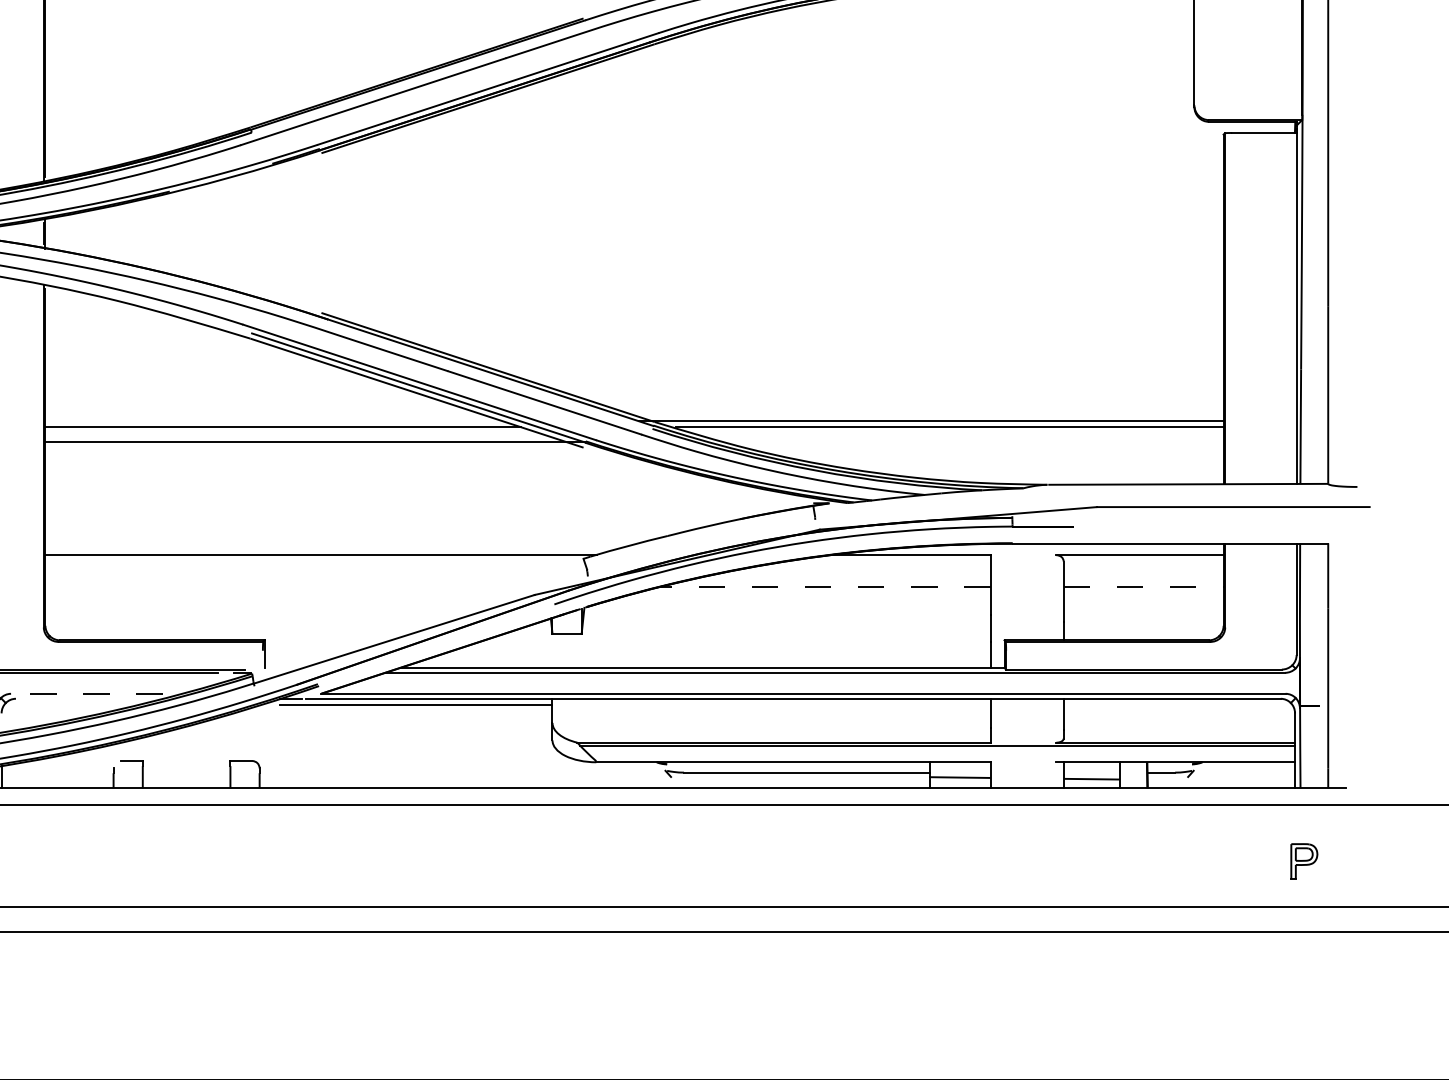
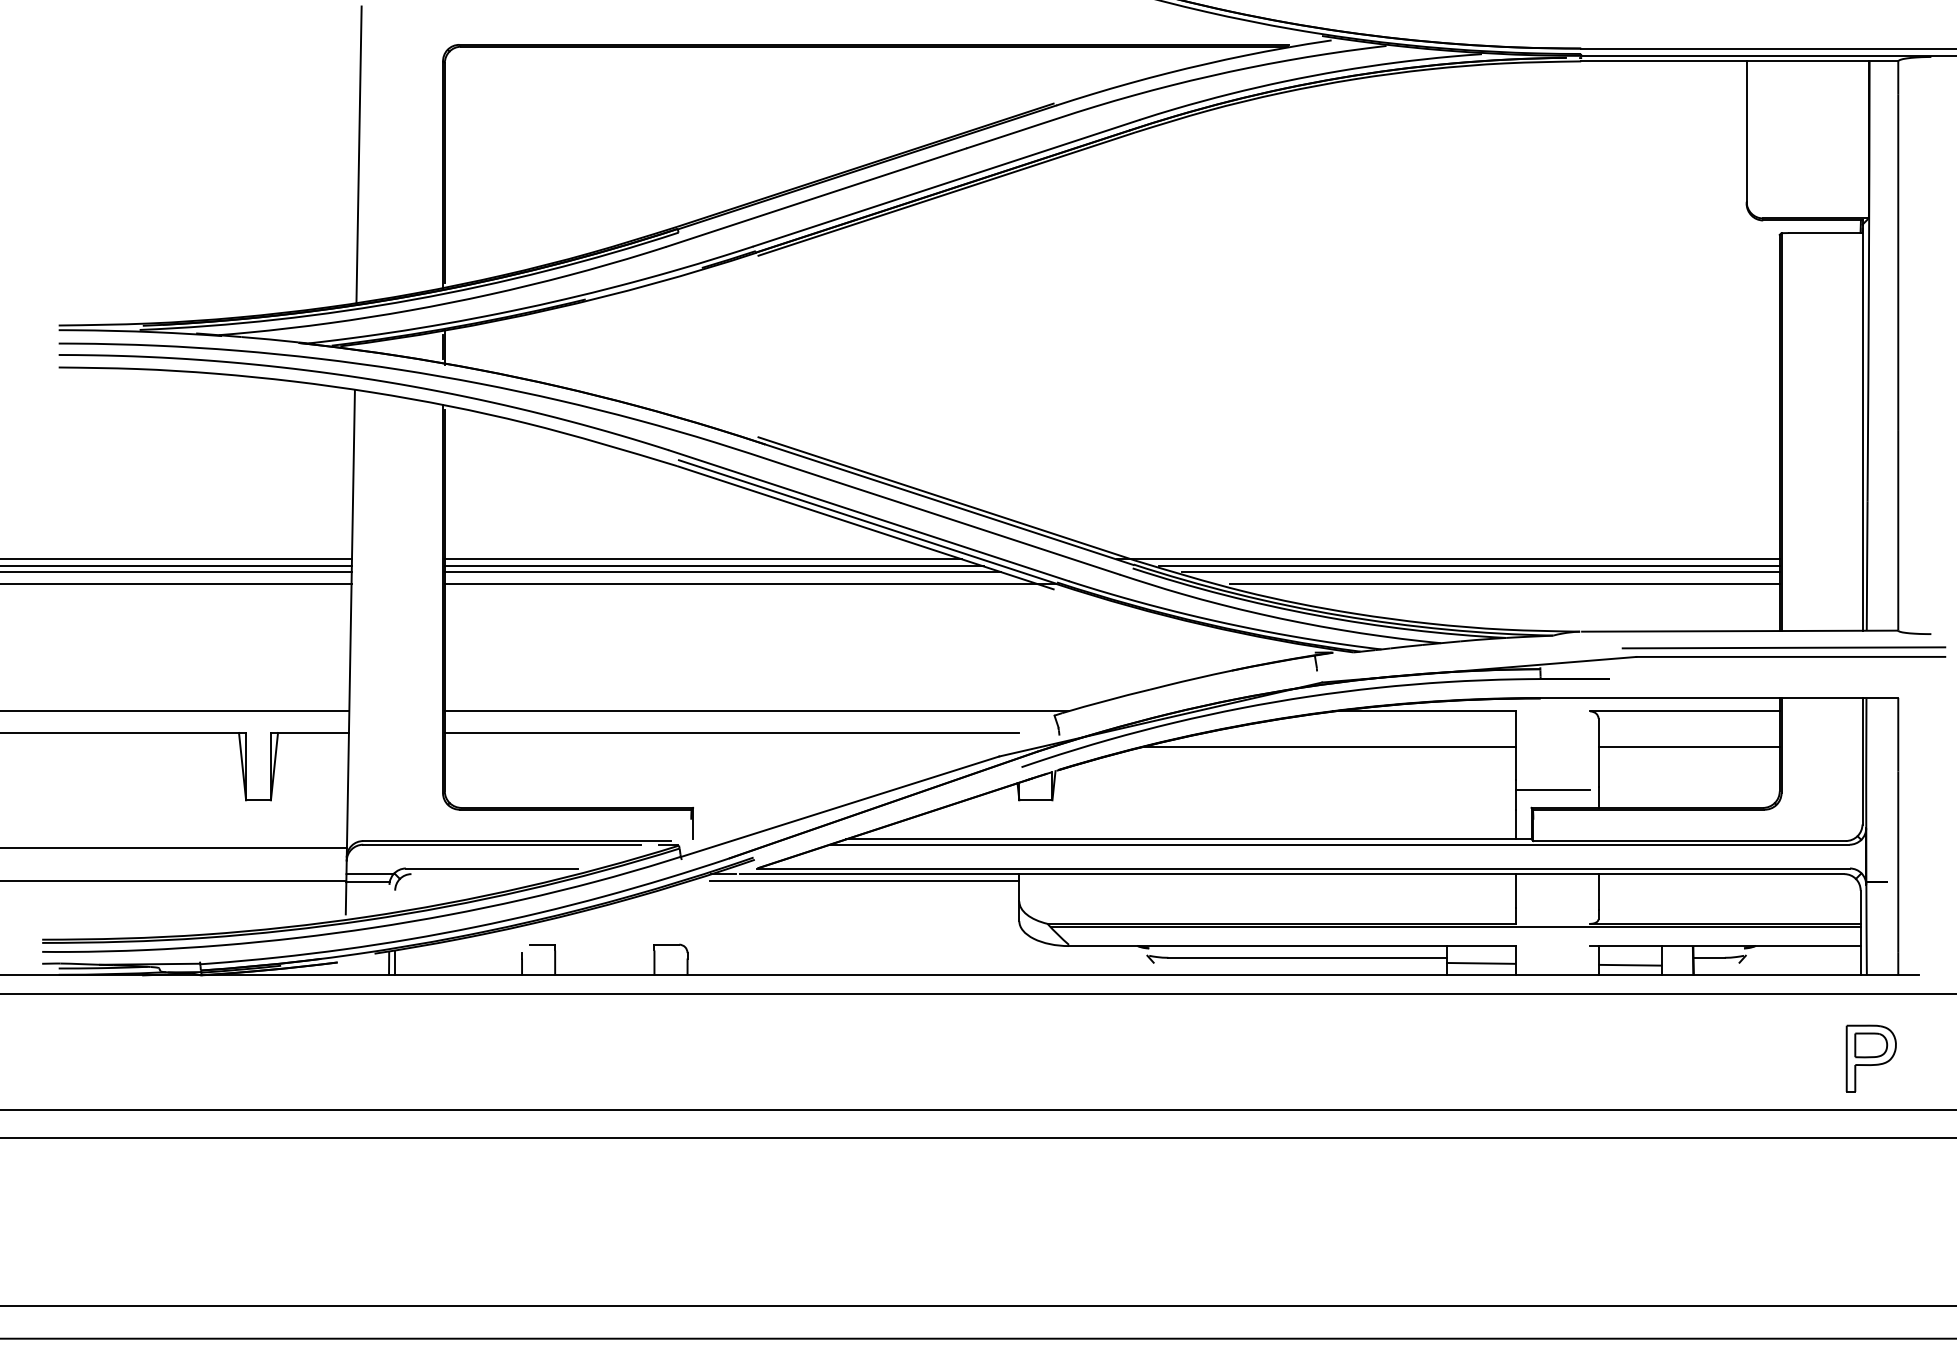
line: (272, 421) -> (702, 559), added
line: (290, 432) -> (722, 572), added
line: (959, 432) -> (1480, 572), added
line: (980, 442) -> (1504, 583), added
line: (1226, 498) -> (1783, 647), added
line: (298, 573) -> (731, 732), added
line: (825, 587) -> (1328, 747), dashed -> solid
line: (1143, 587) -> (1689, 747), dashed -> solid
line: (1023, 624) -> (1552, 790), added
line: (86, 693) -> (491, 868), dashed -> solid
part: (1303, 861) -> (1870, 1058), size x1.67

